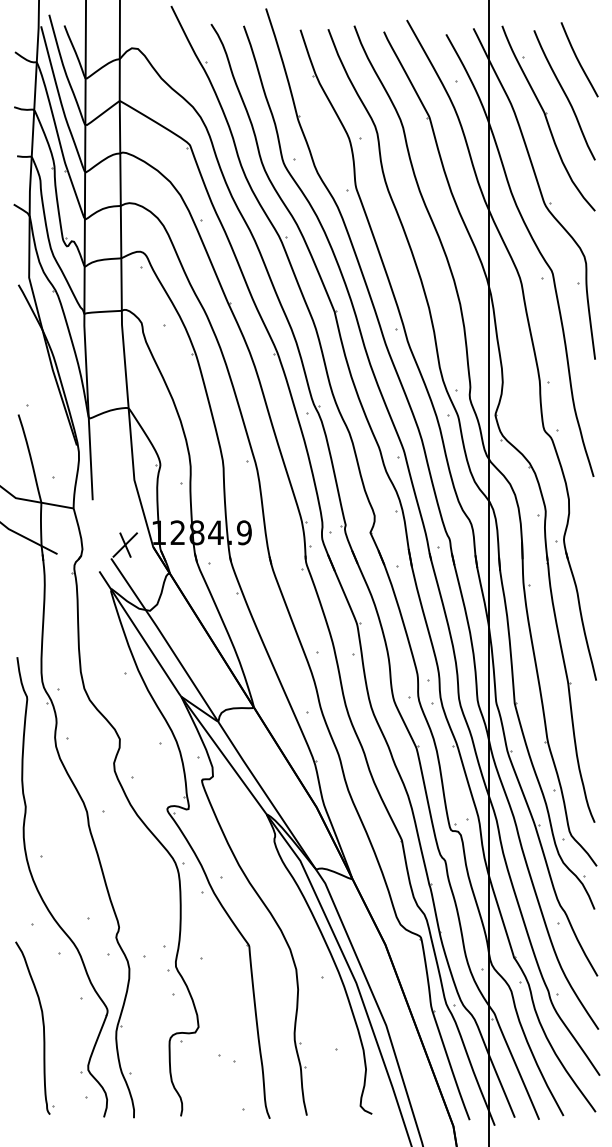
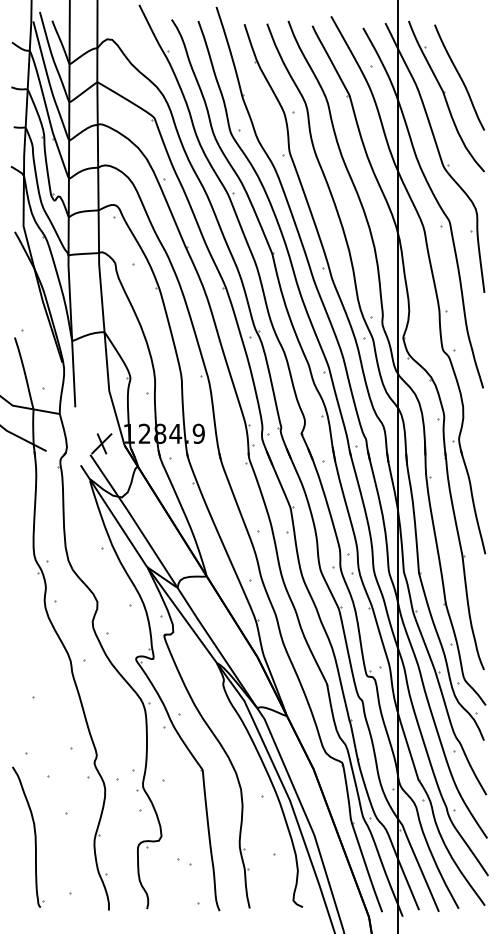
curve: (579, 59) -> (471, 48), removed
part: (42, 897) -> (34, 730), removed

